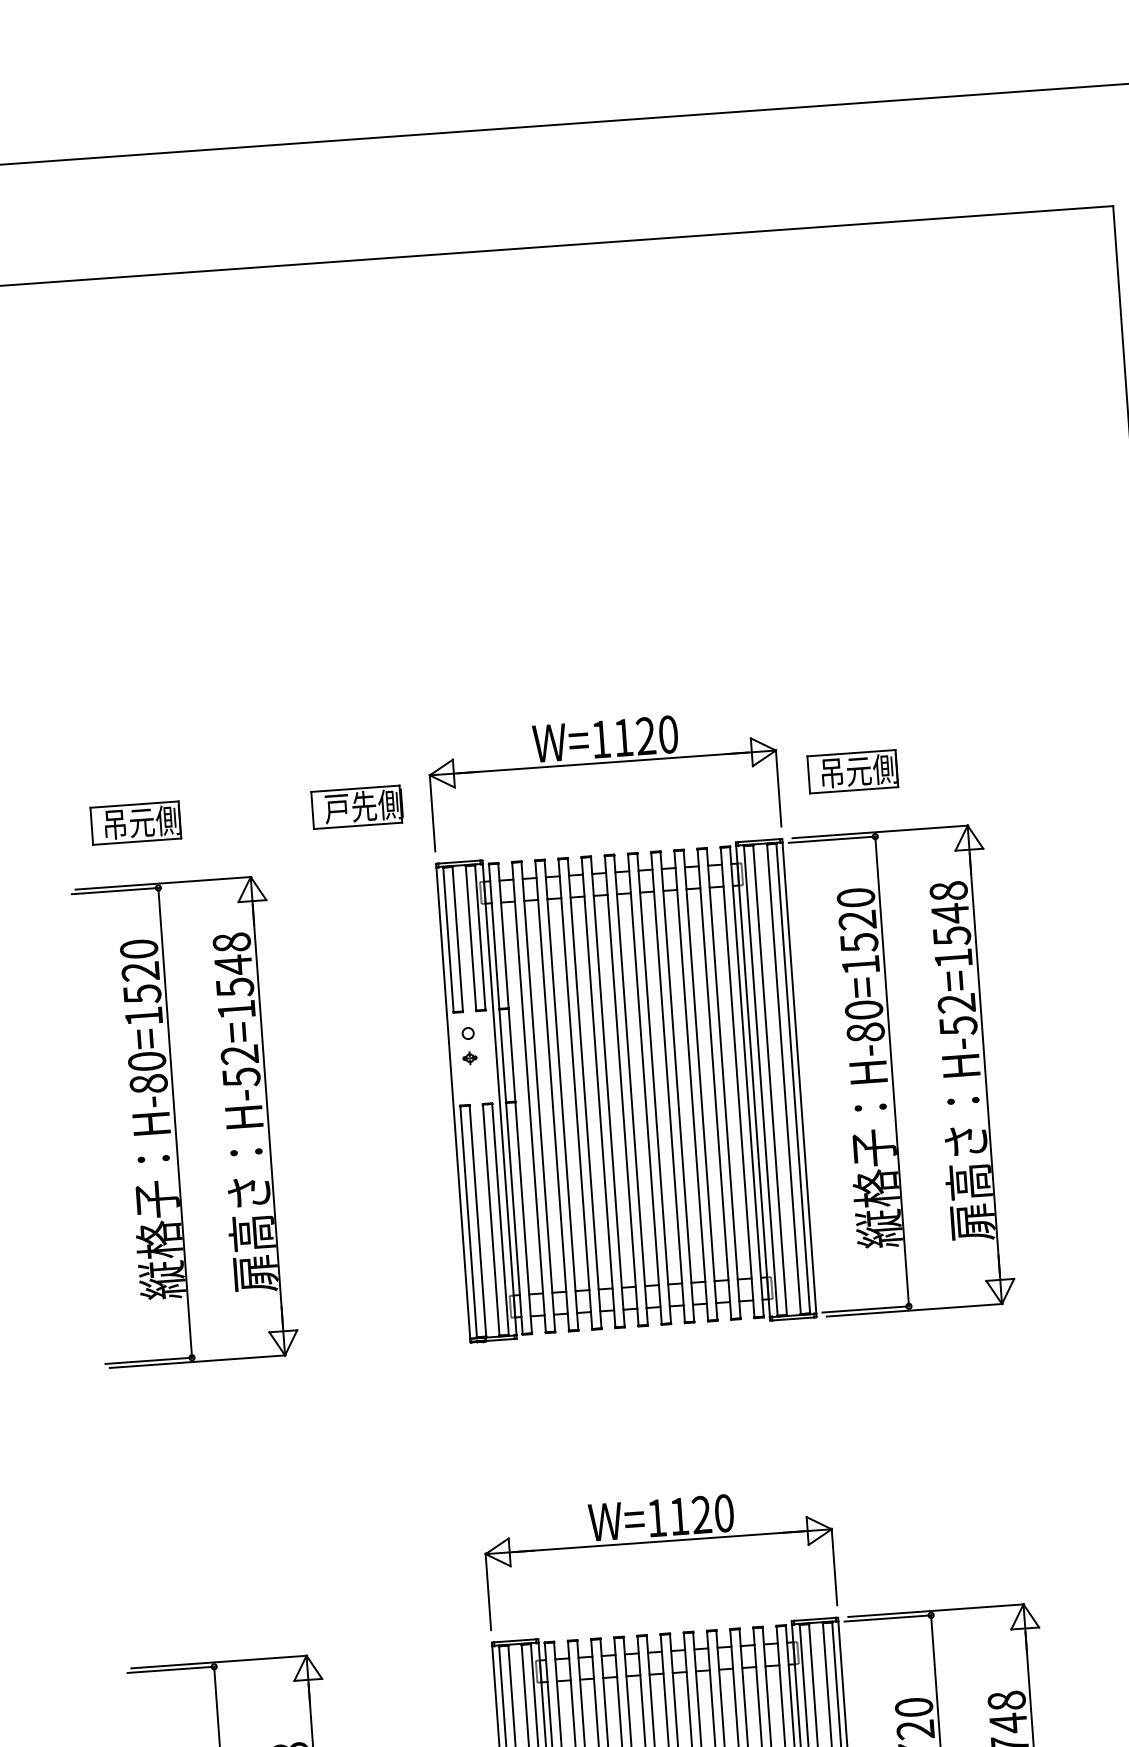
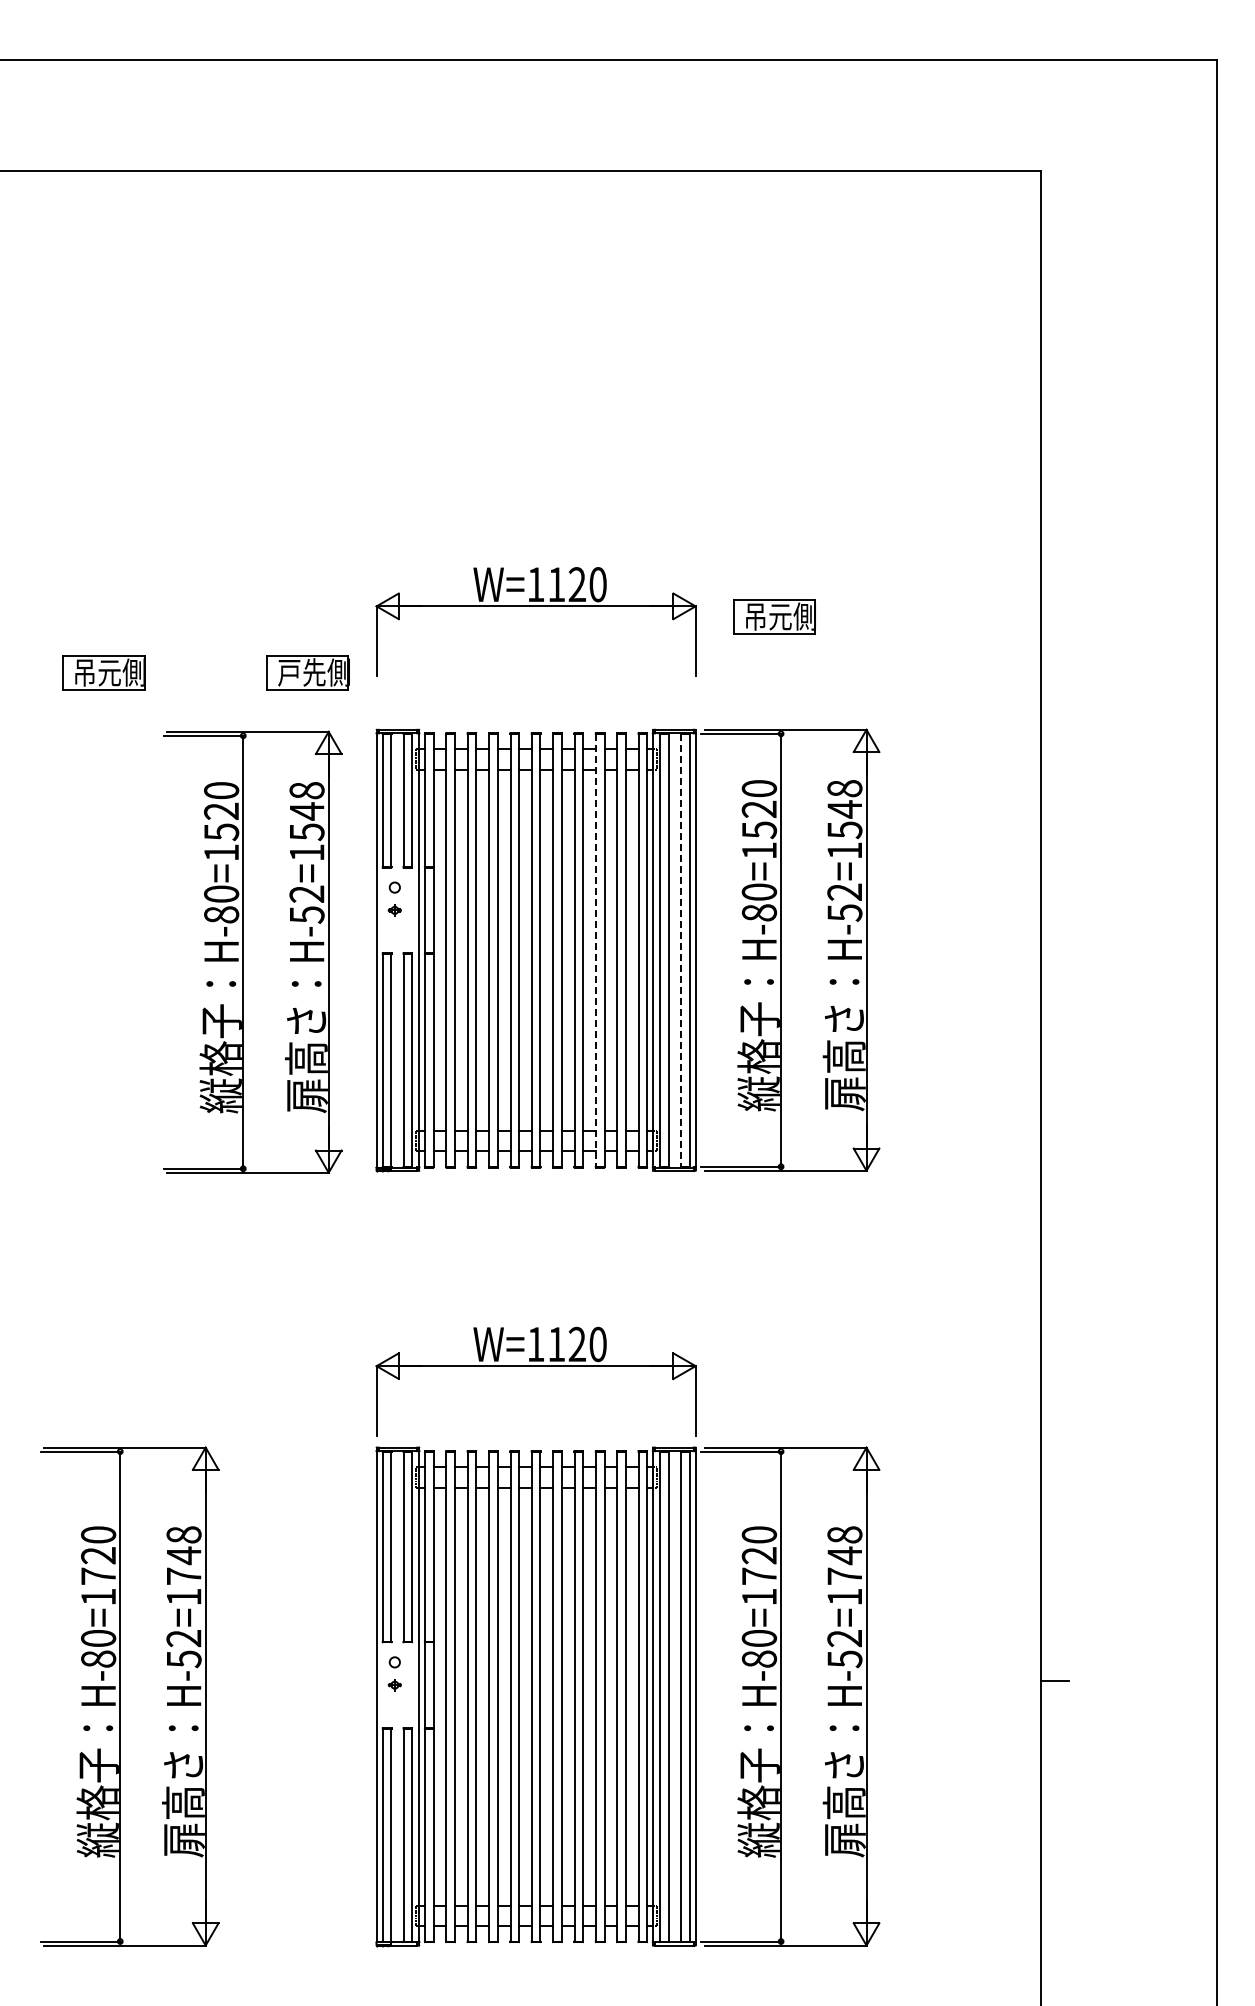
part: (602, 763) -> (535, 606), moved
part: (852, 771) -> (774, 616), moved
line: (784, 1079) -> (681, 950), solid -> dashed
line: (690, 1086) -> (595, 950), solid -> dashed
part: (185, 1121) -> (252, 951), moved

